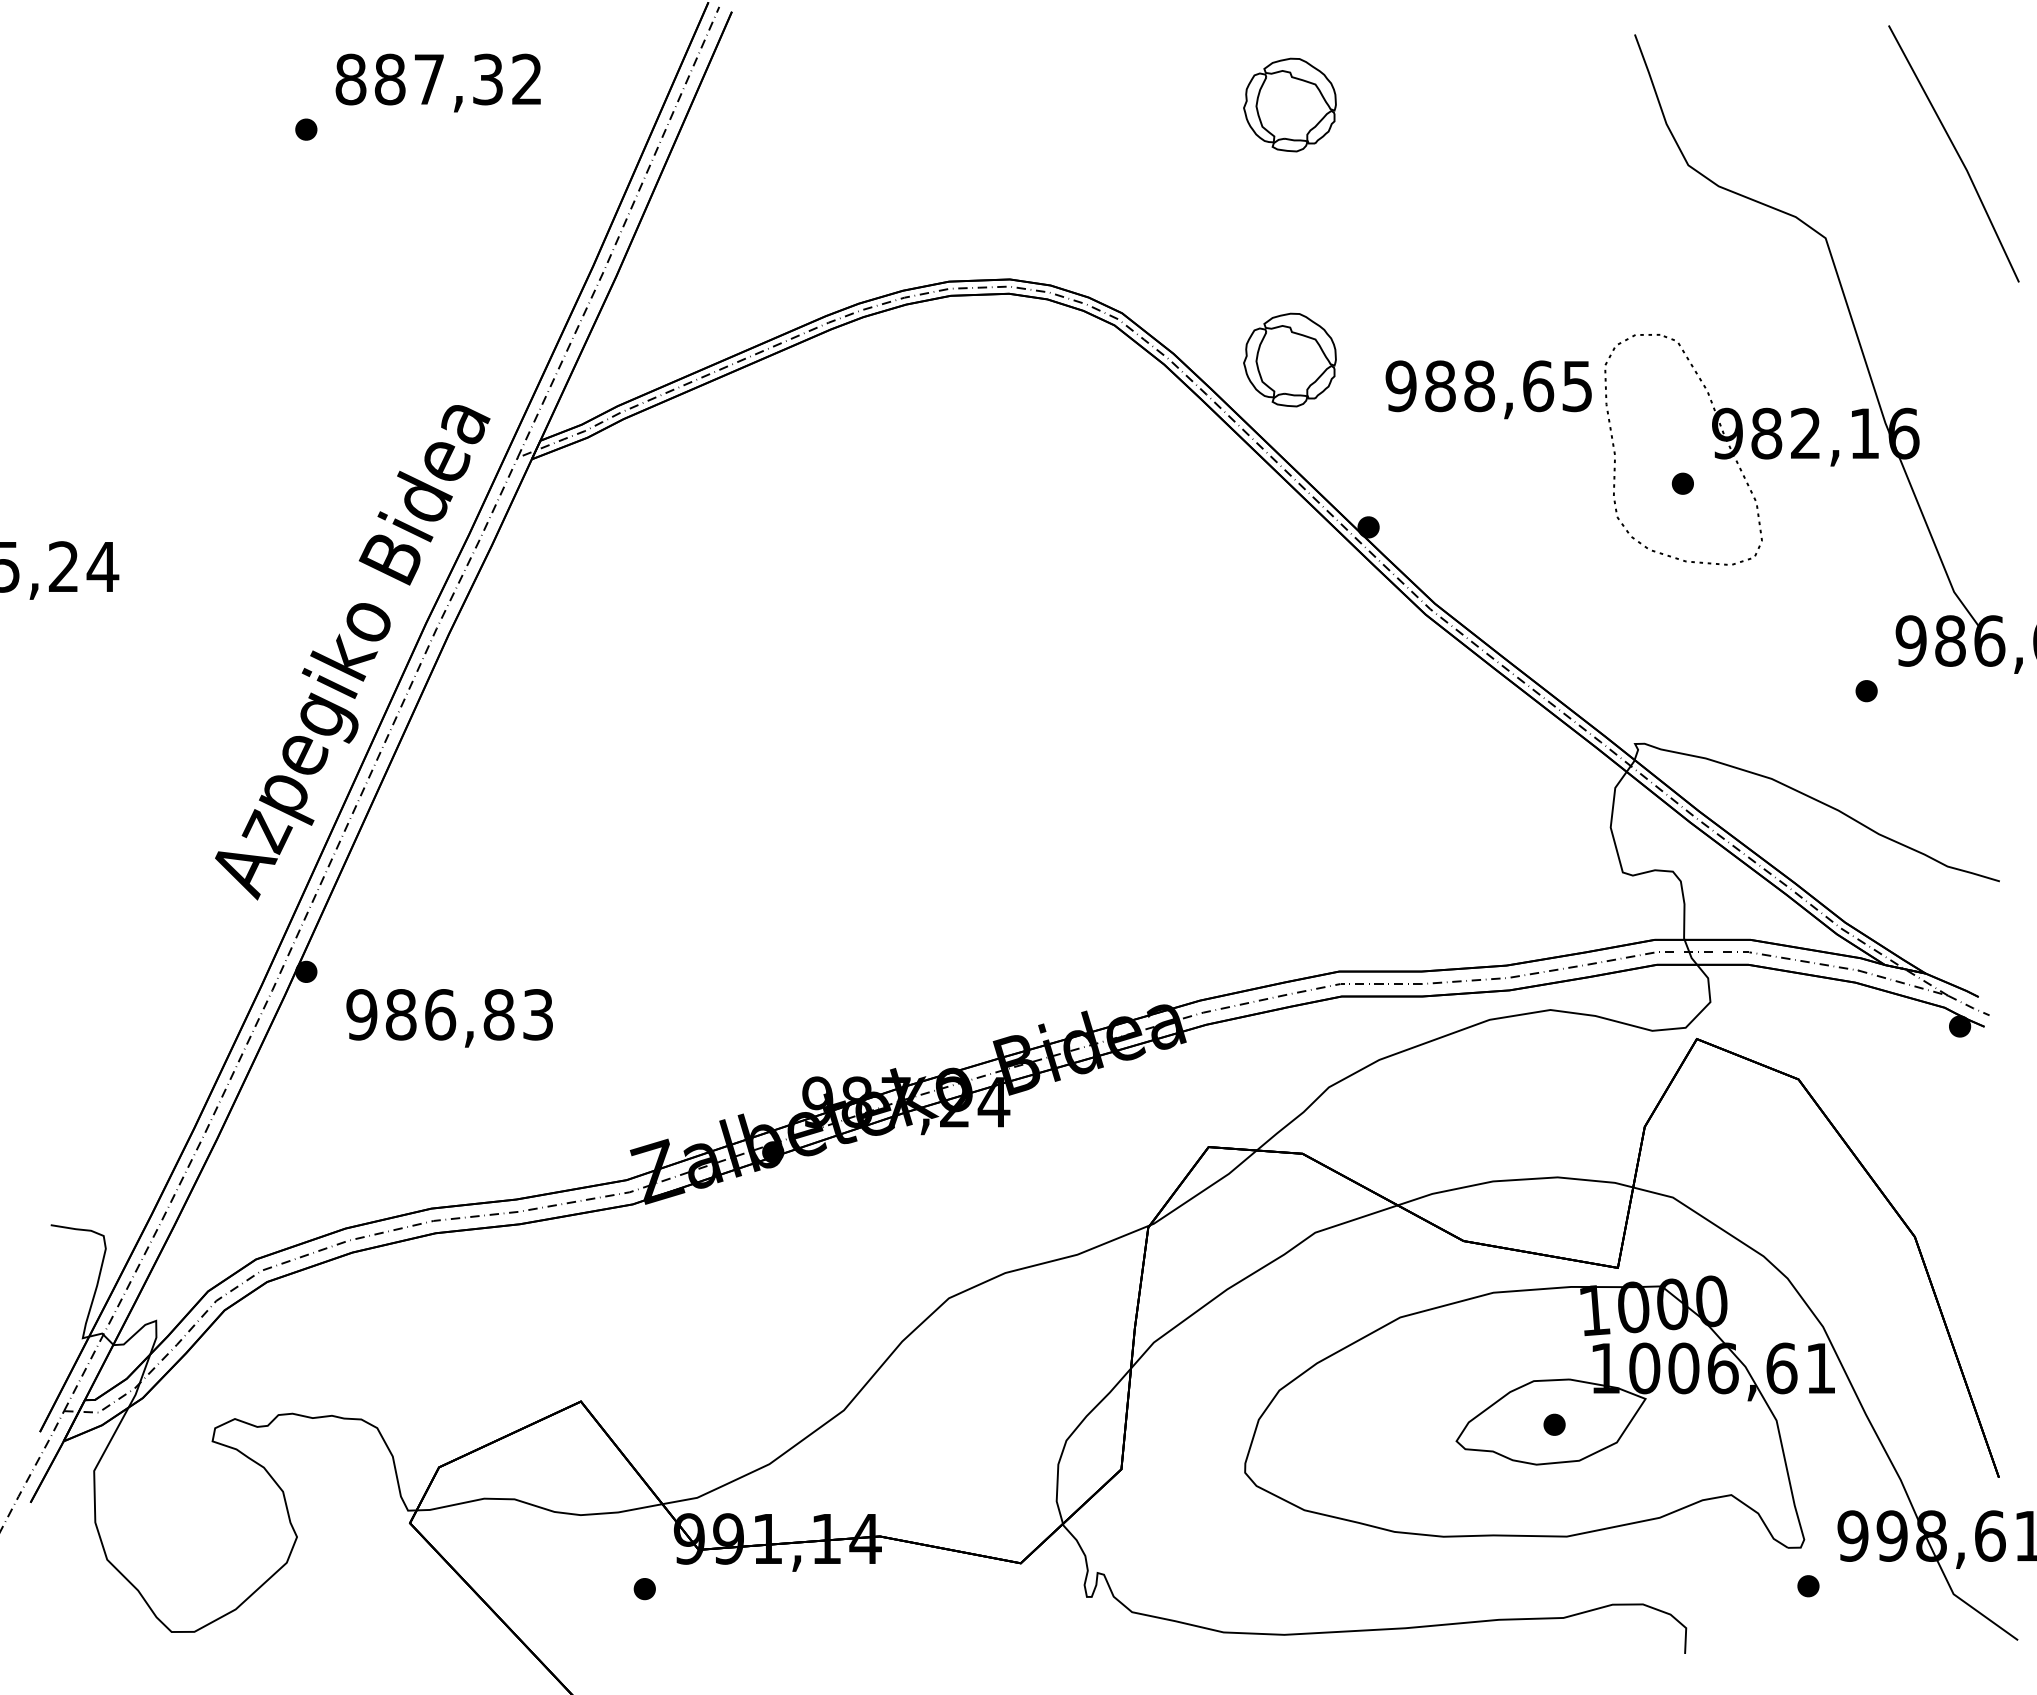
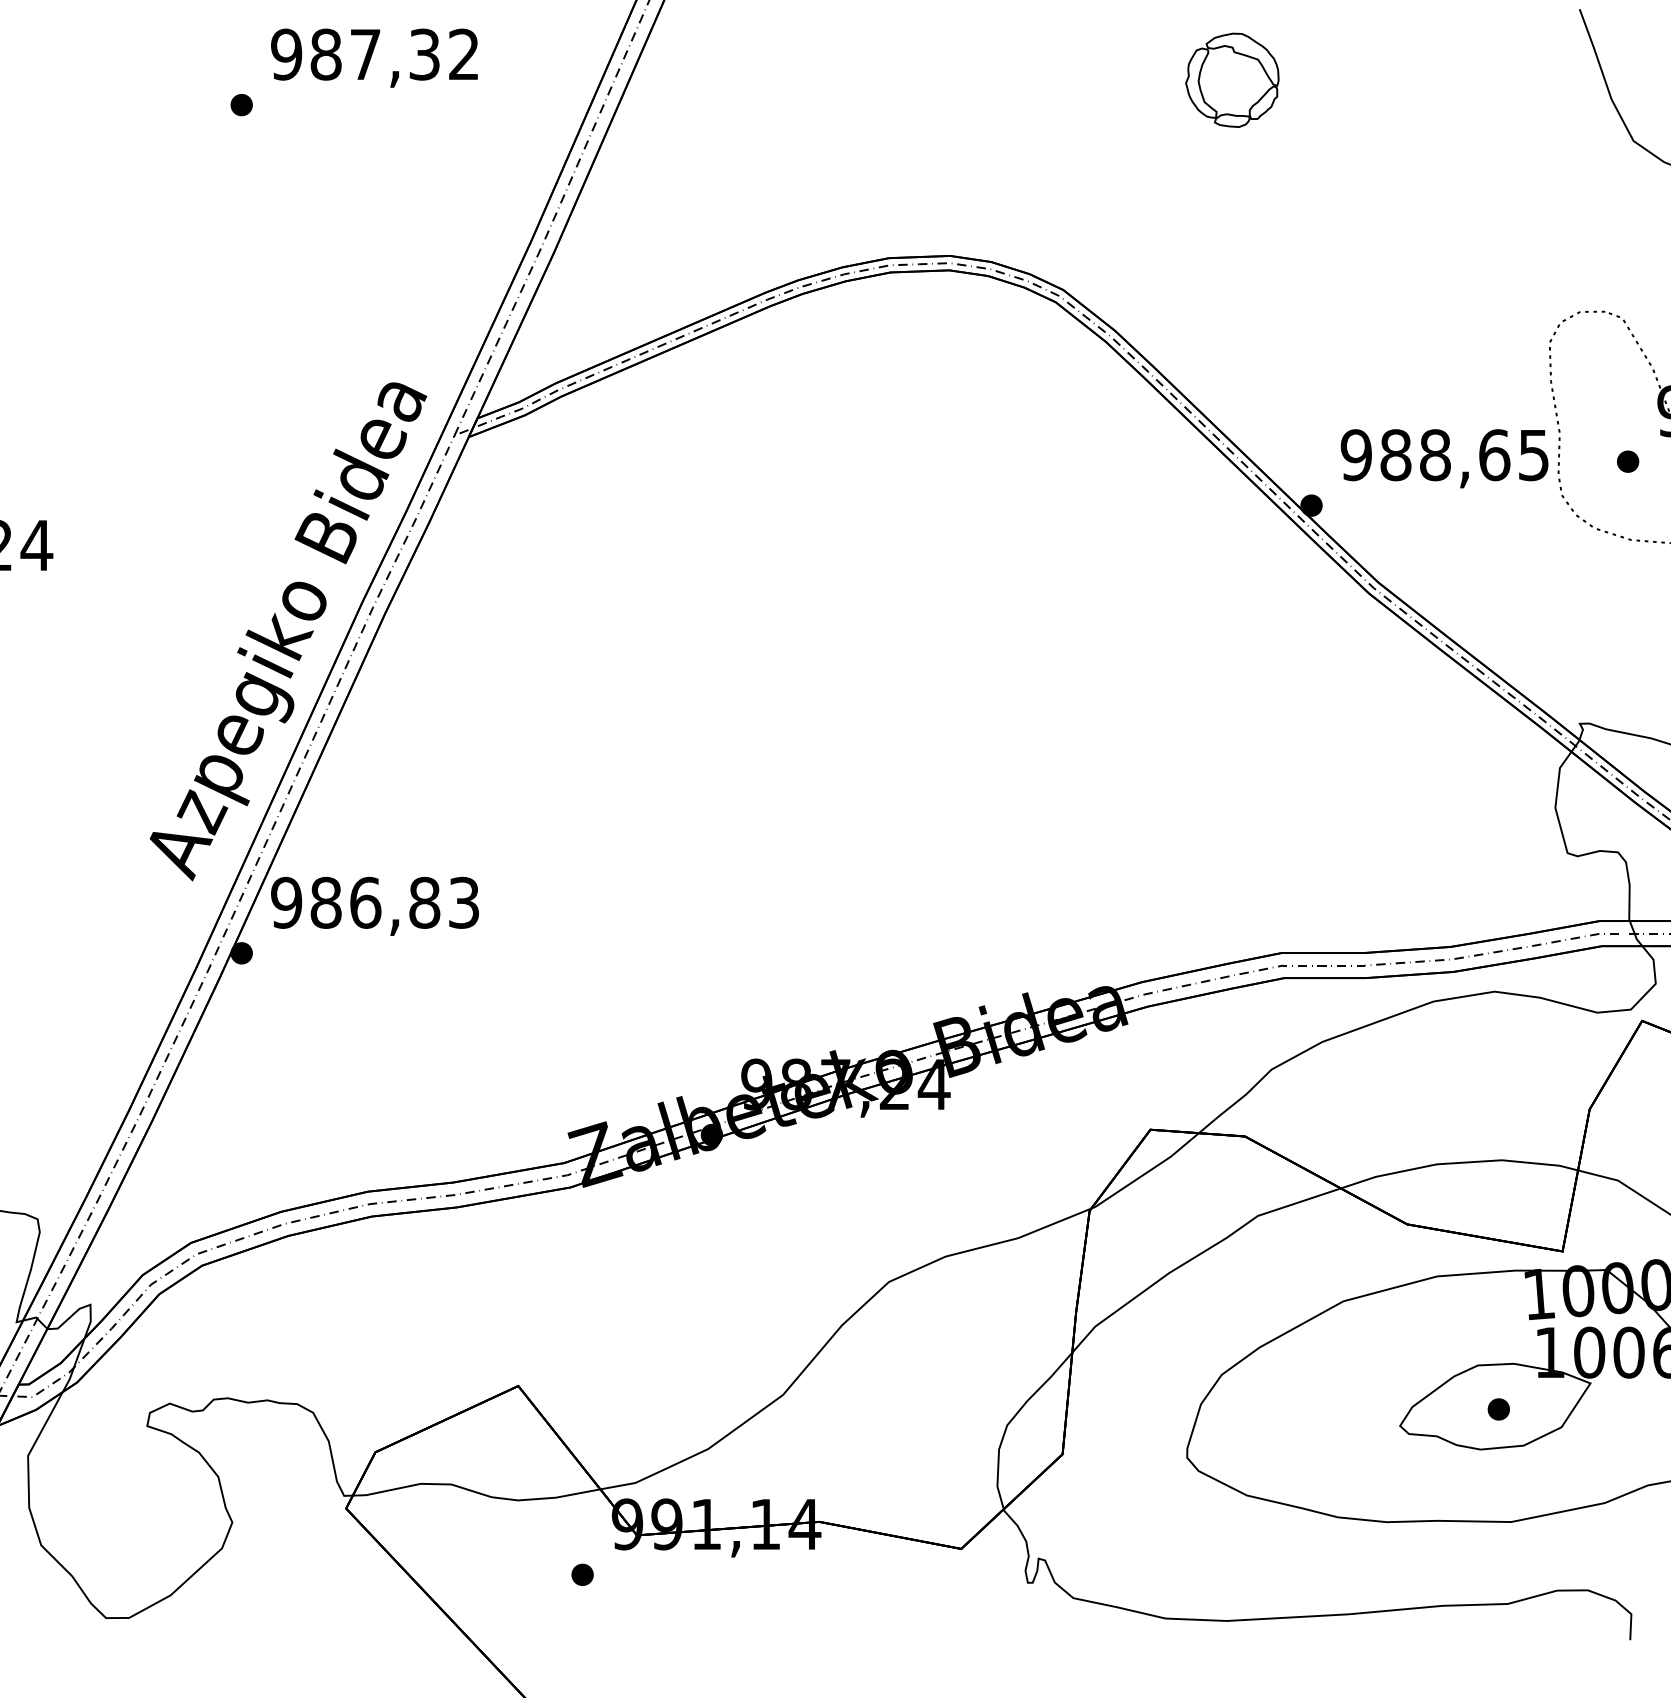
text: (350, 79) -> (286, 54), 887,32 -> 987,32
part: (1289, 359) -> (1231, 336), removed
text: (1488, 389) -> (1444, 458), moved
text: (449, 1018) -> (374, 906), moved

